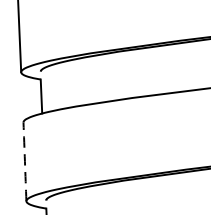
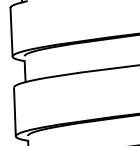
arc: (24, 161) -> (14, 111), dashed -> solid

